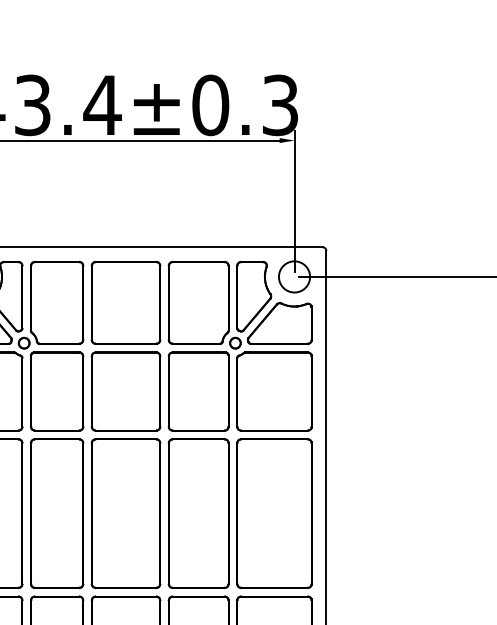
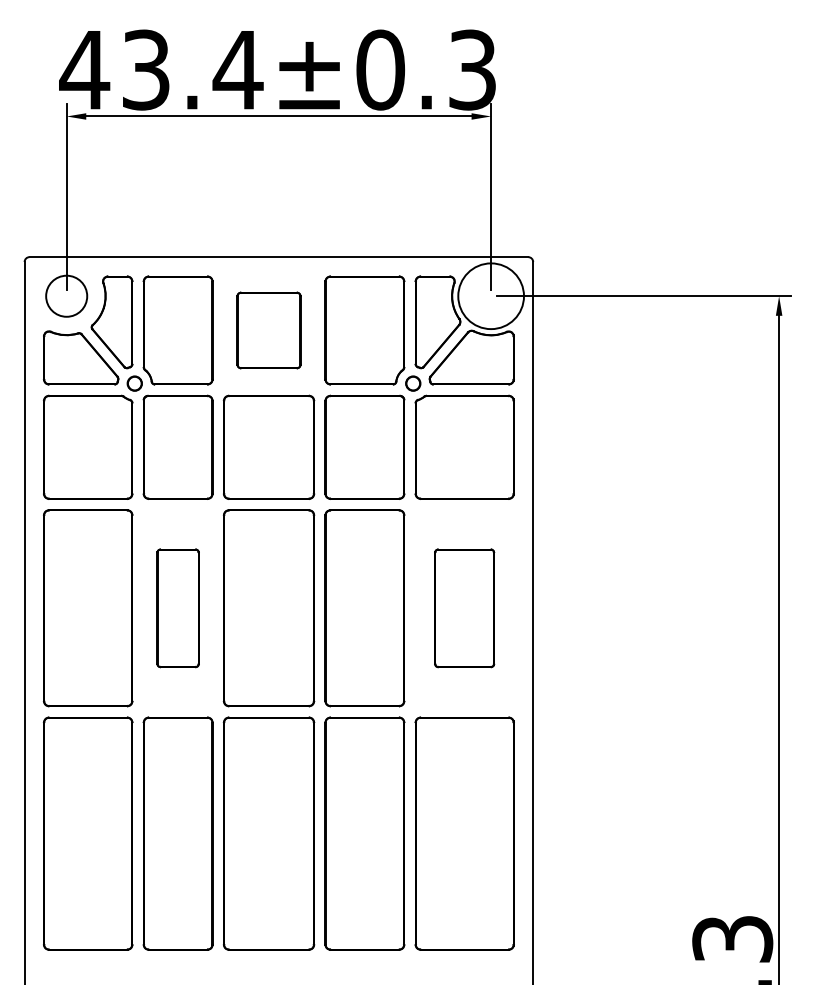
circle: (294, 276) -> (490, 295), size x1.6
part: (125, 302) -> (268, 330), size x0.7
part: (56, 513) -> (177, 608), size x0.6
part: (274, 513) -> (464, 608), size x0.6

